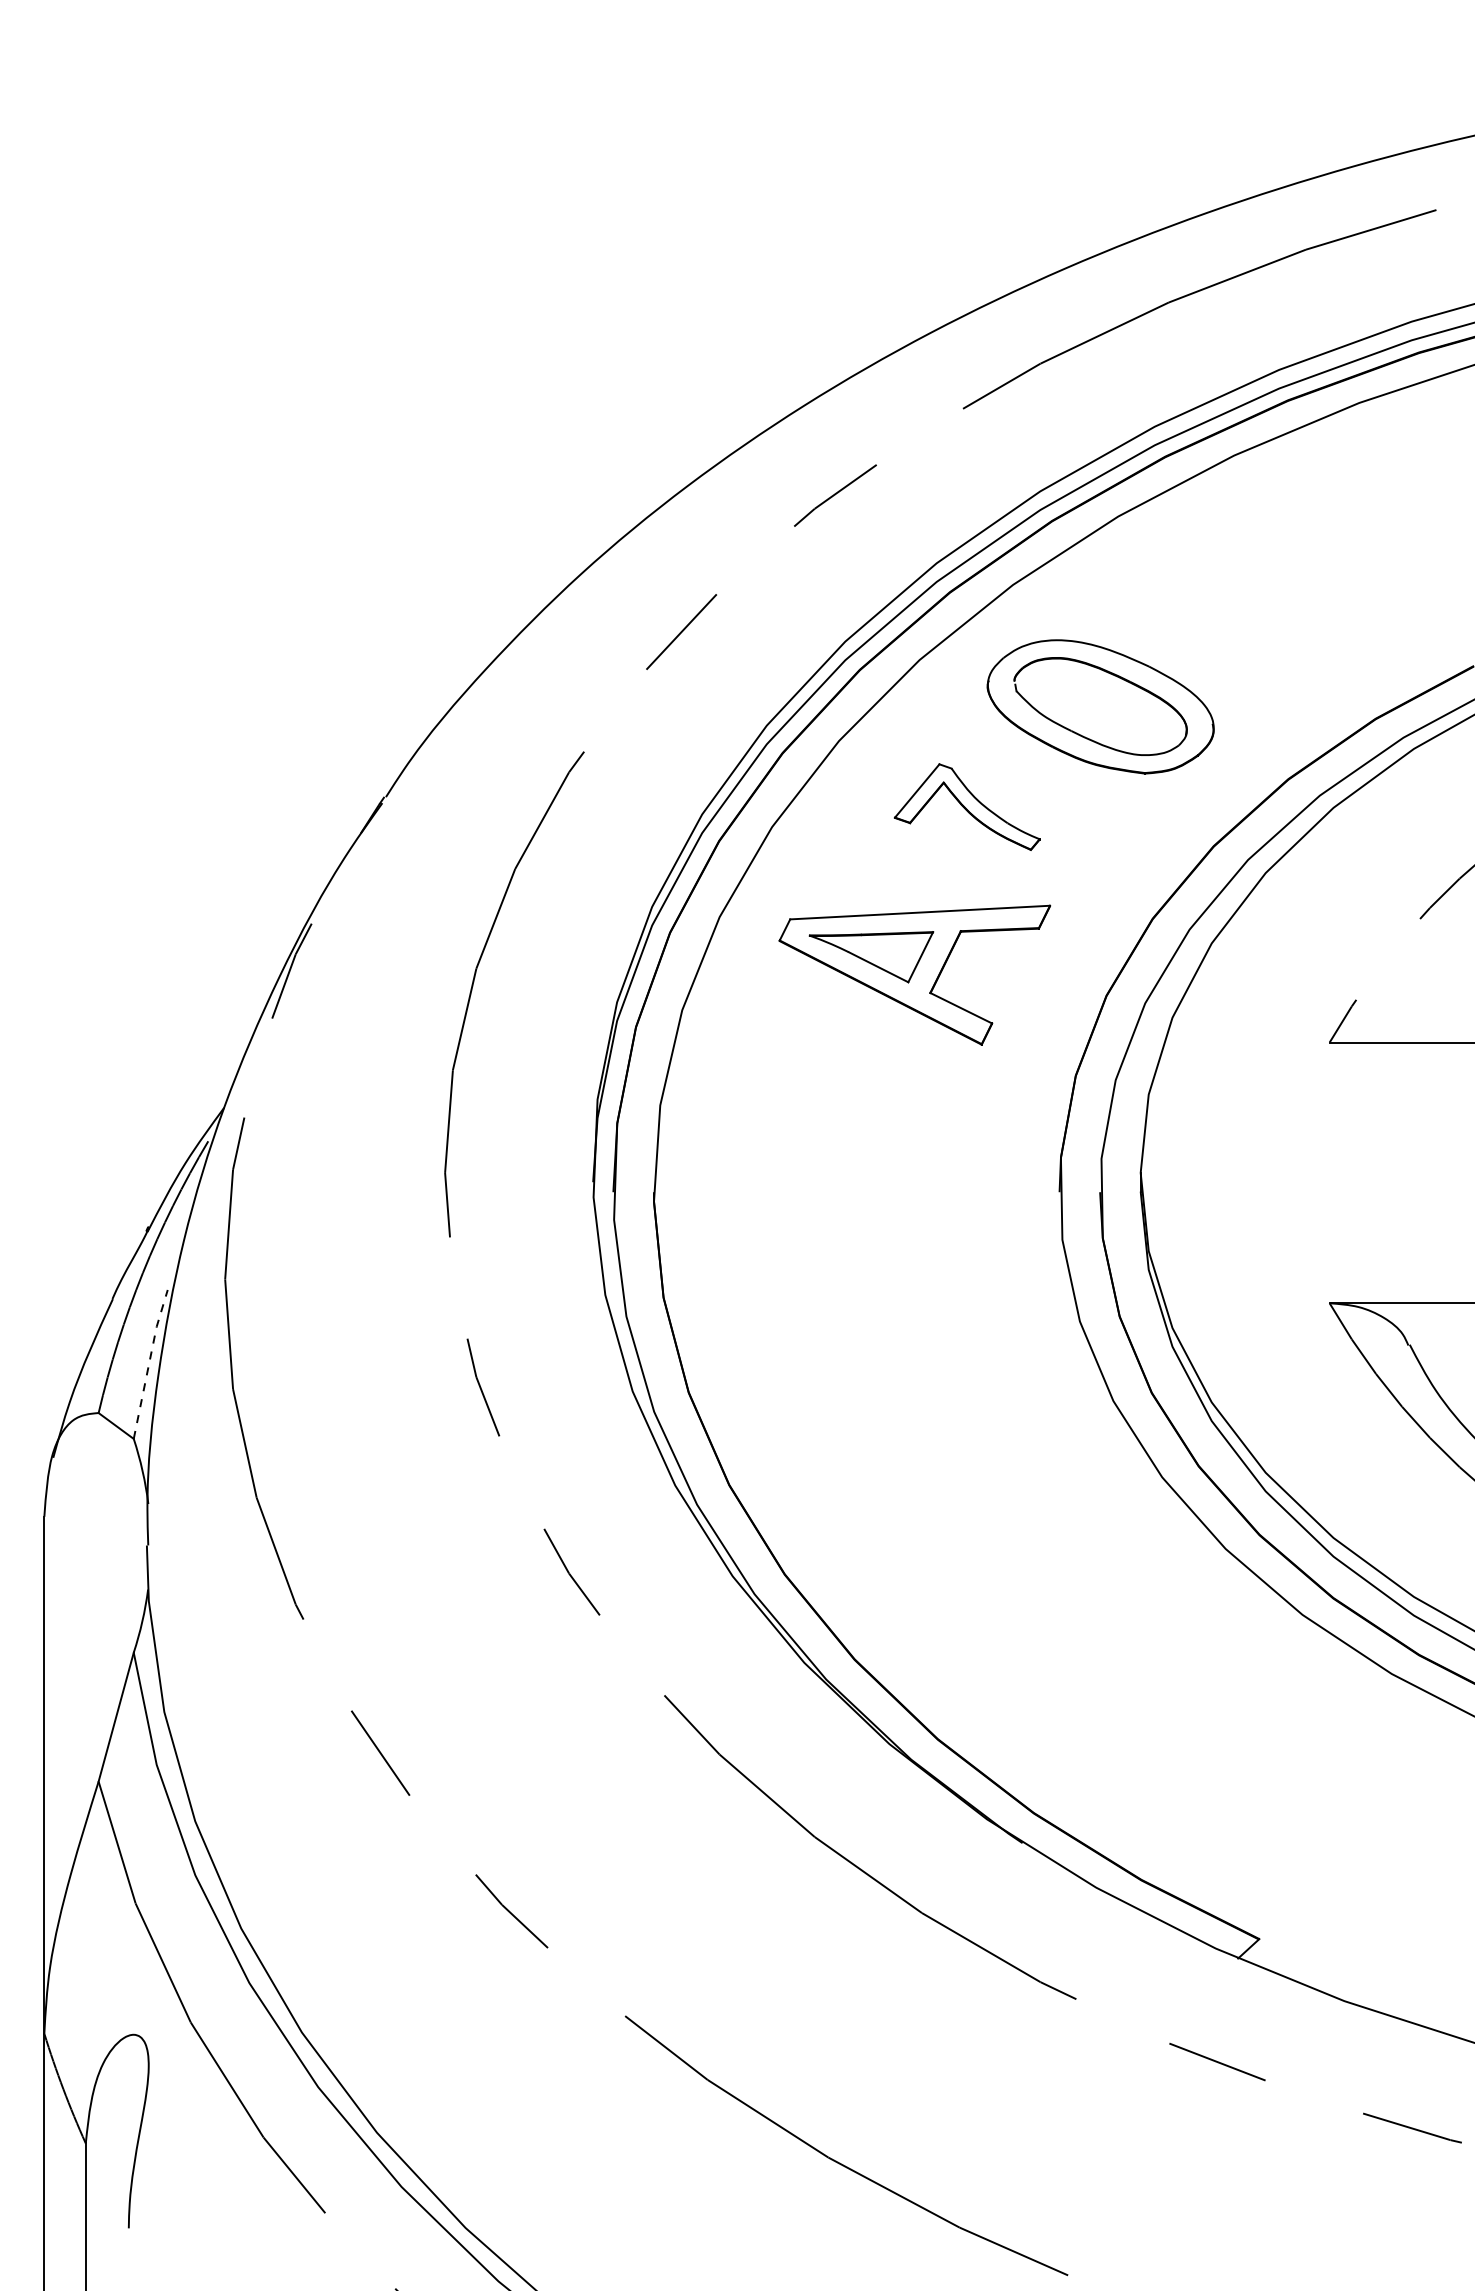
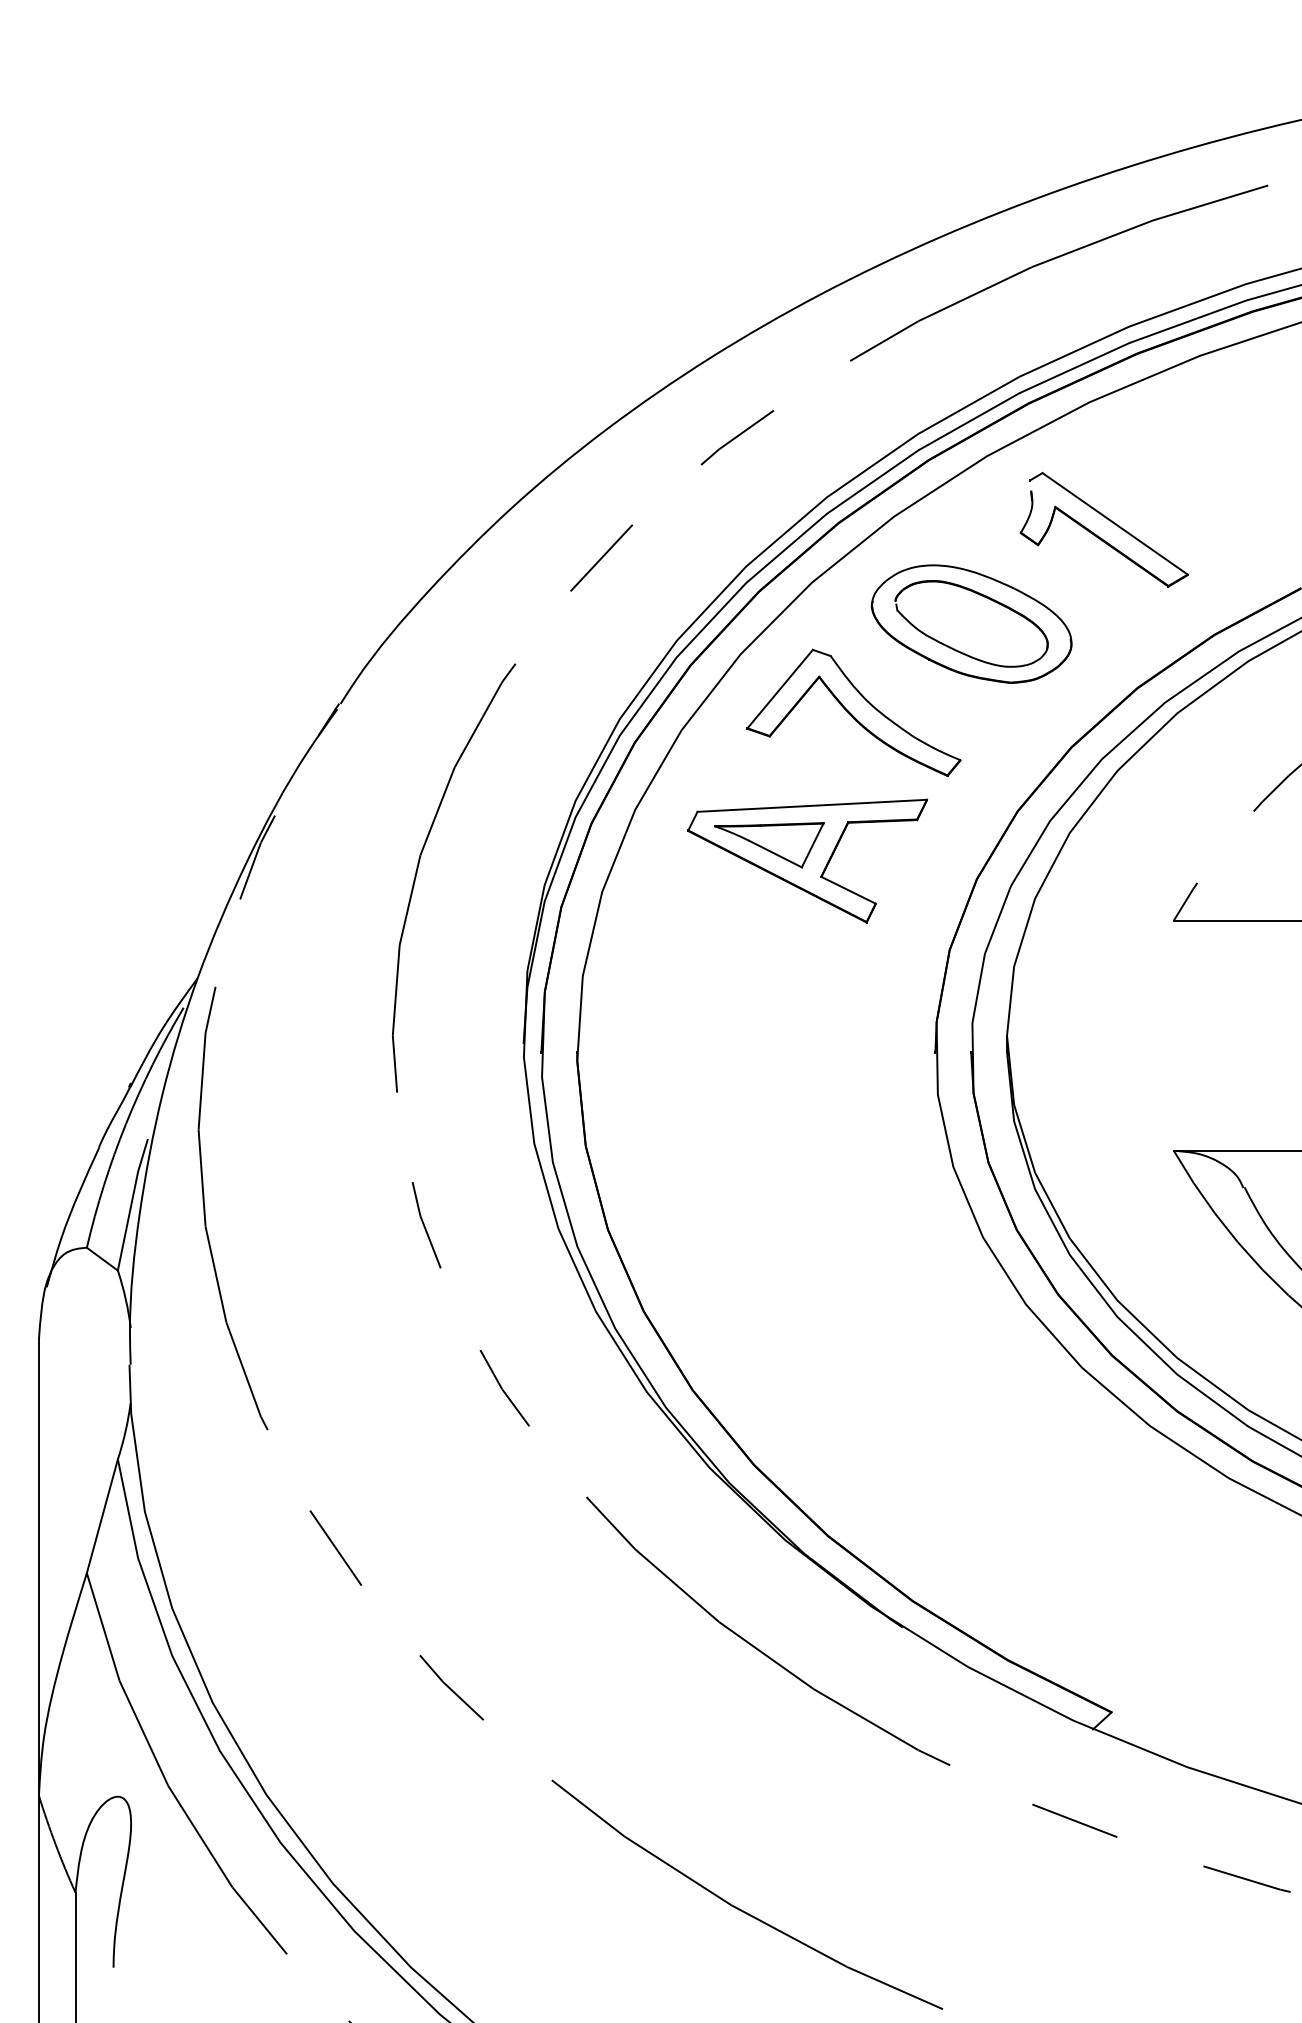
part: (1244, 606) -> (1098, 535), added
part: (966, 806) -> (853, 712), size x1.67
line: (149, 1362) -> (131, 1203), dashed -> solid

